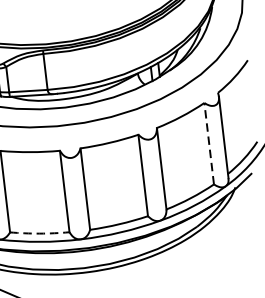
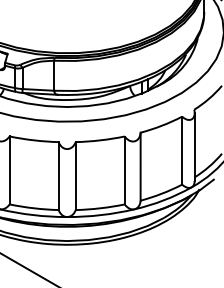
line: (209, 143) -> (182, 150), dashed -> solid
arc: (40, 233) -> (34, 208), dashed -> solid

